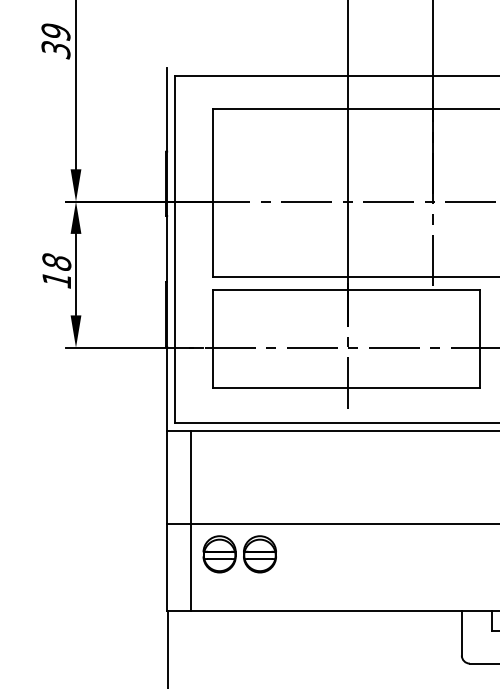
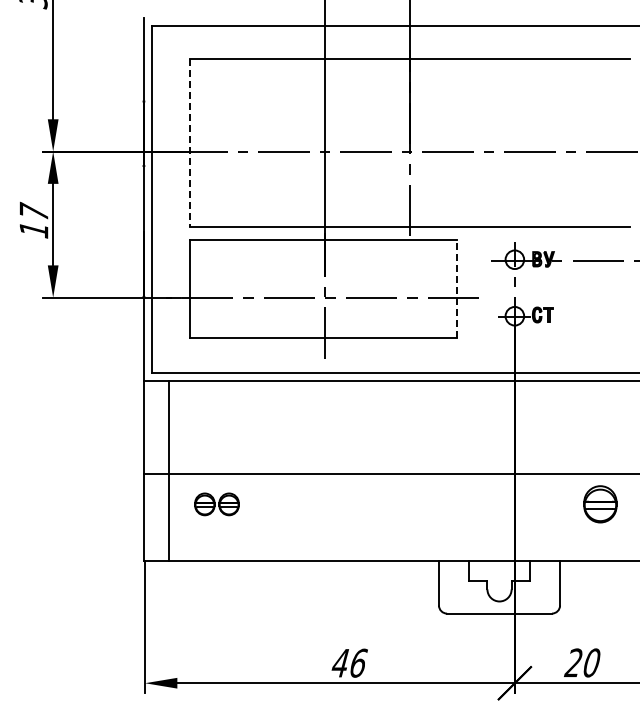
line: (213, 192) -> (190, 142), solid -> dashed
text: (56, 260) -> (33, 210), 18 -> 17
line: (479, 338) -> (456, 288), solid -> dashed
part: (239, 554) -> (216, 504), size x0.6

